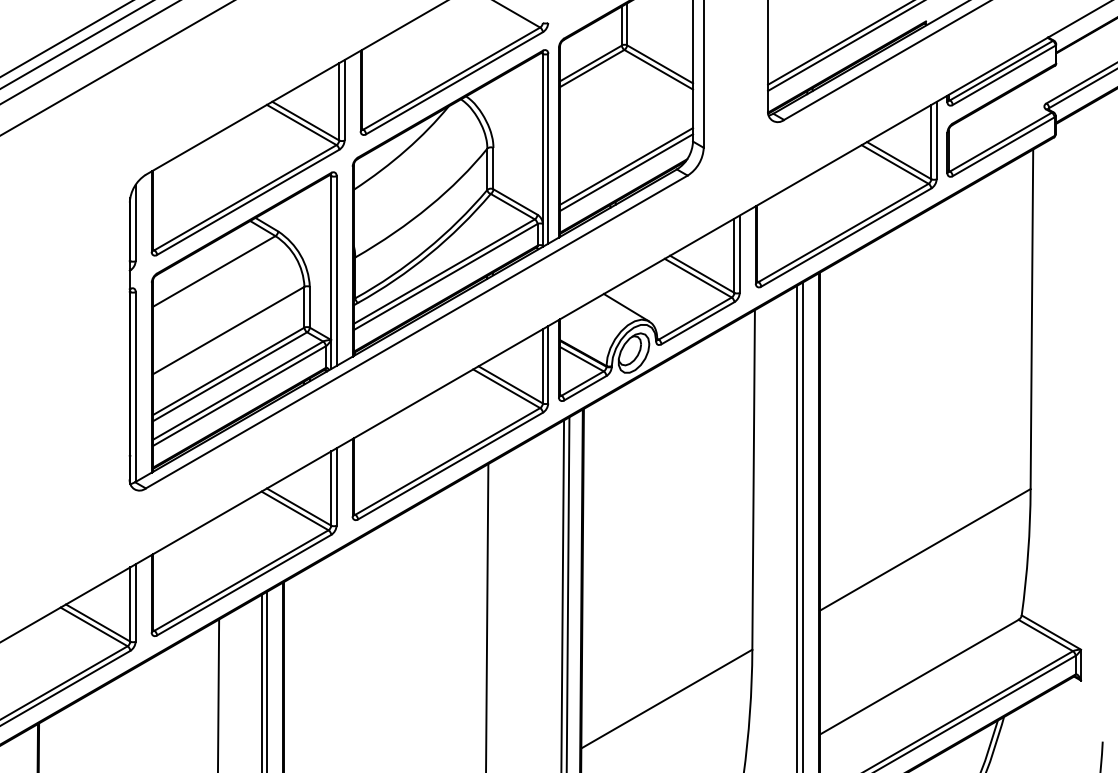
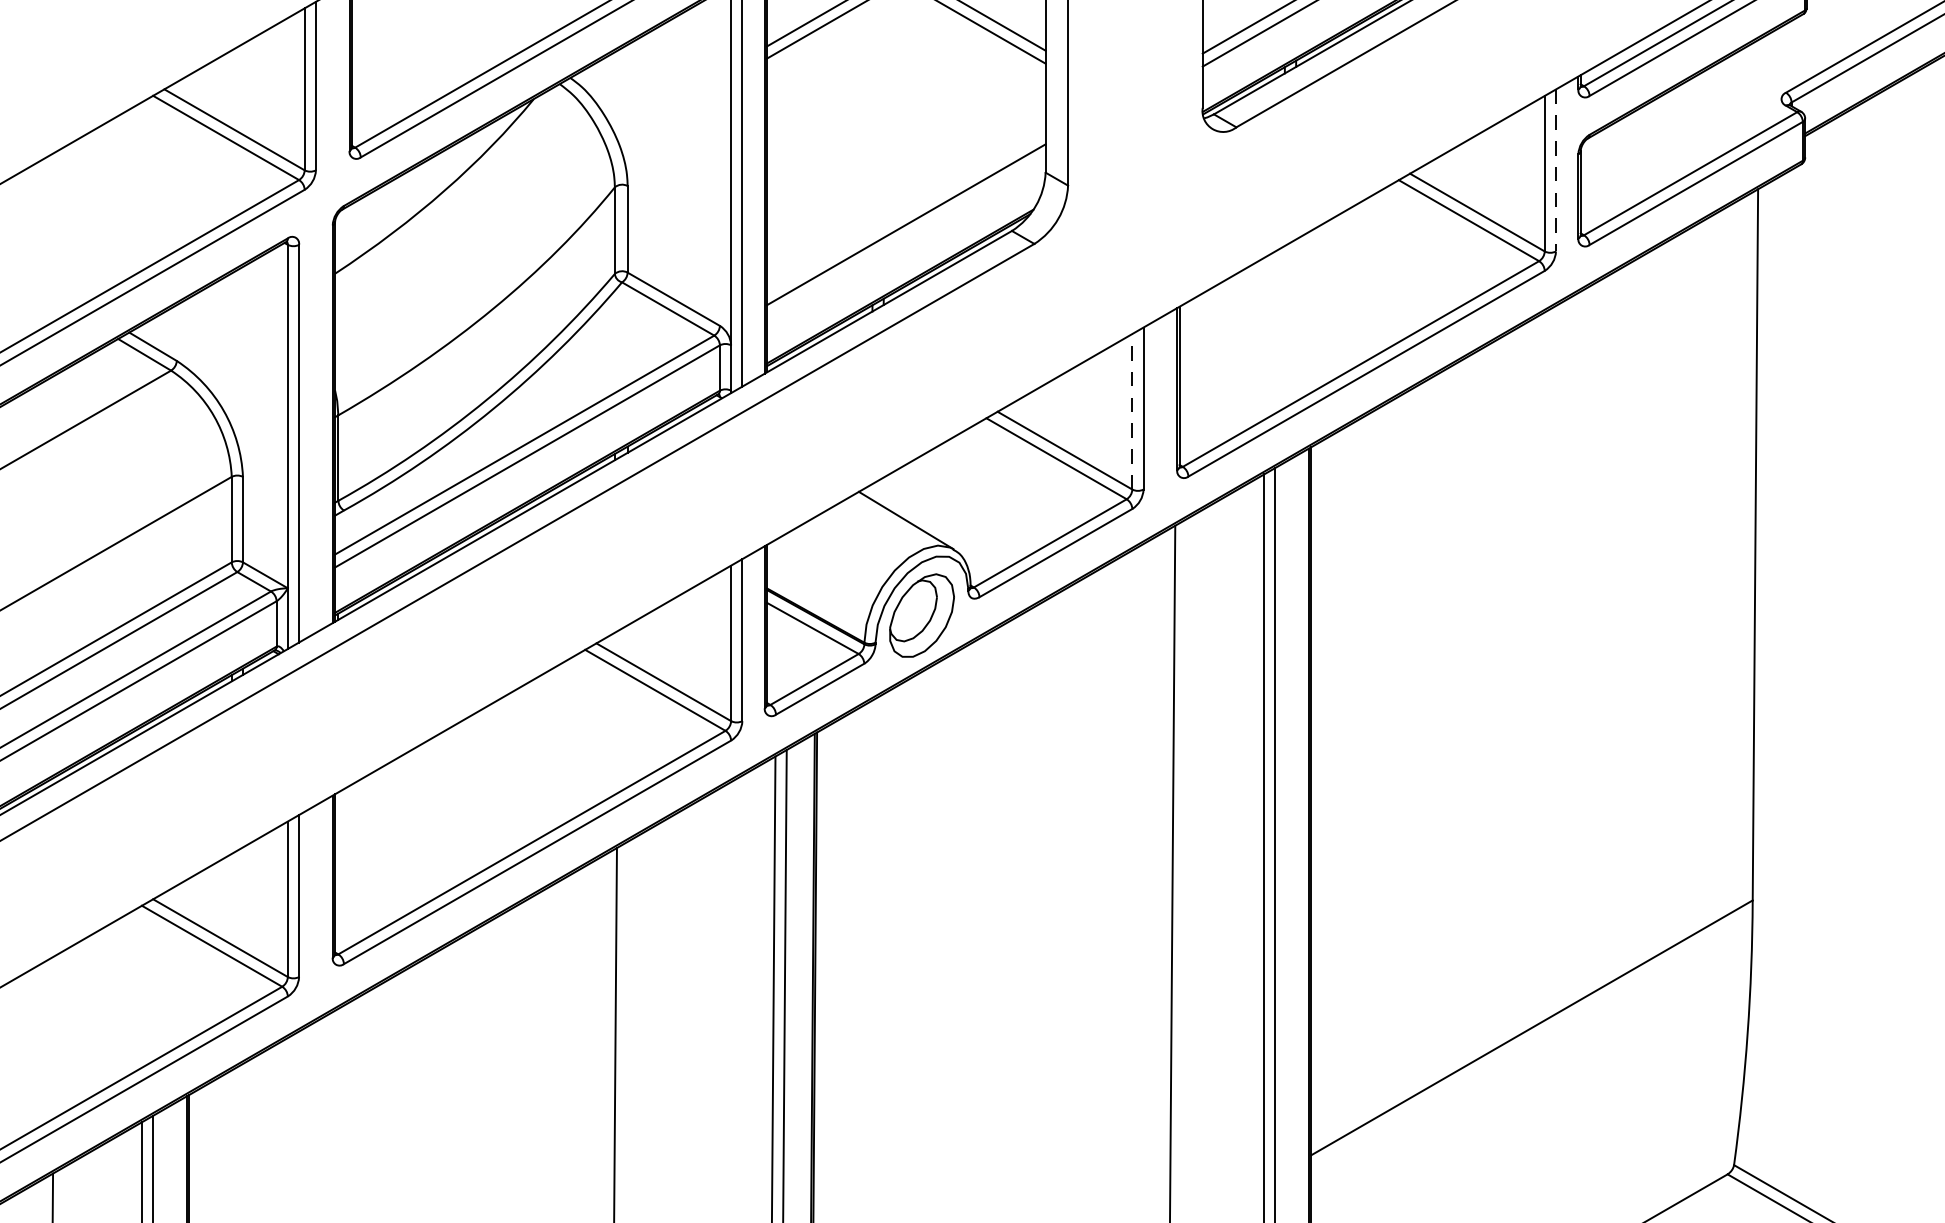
line: (936, 140) -> (1555, 170), solid -> dashed
line: (626, 172) -> (906, 237), removed
line: (734, 255) -> (1132, 411), solid -> dashed

